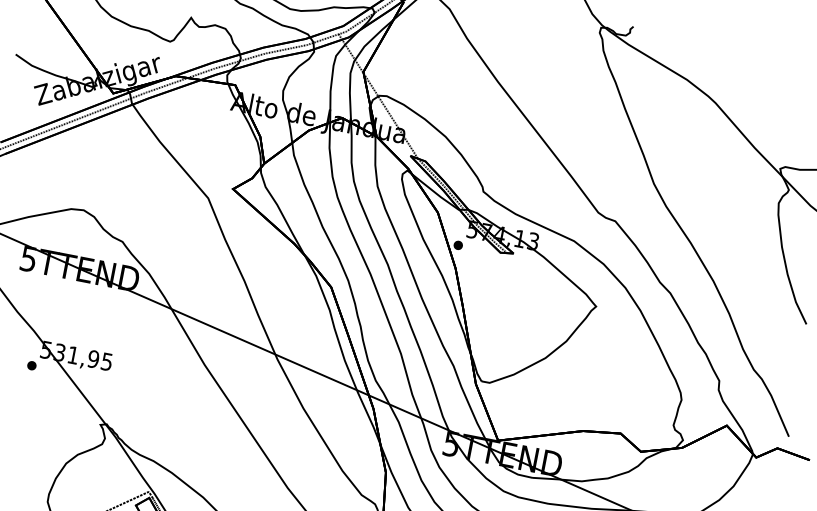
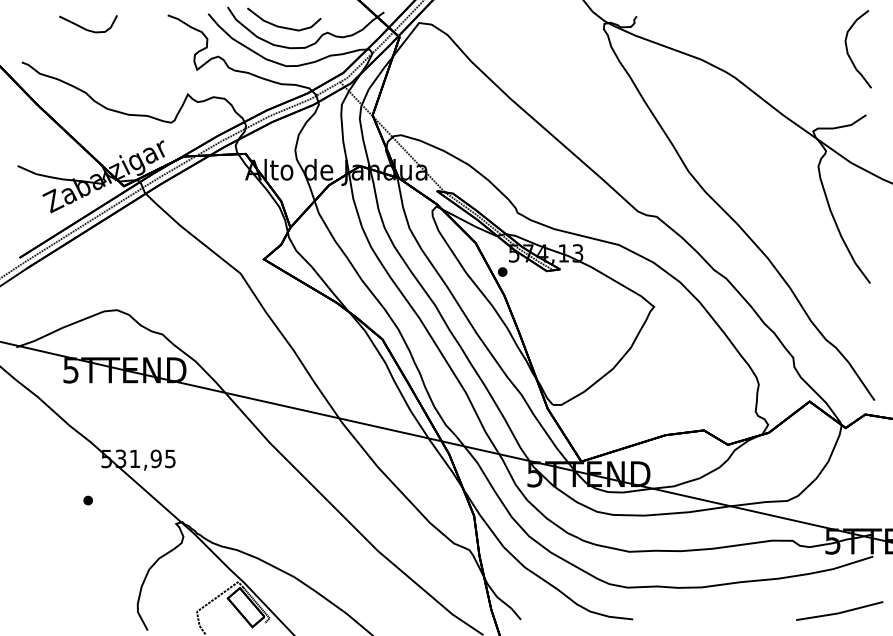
part: (31, 365) -> (87, 500), moved

